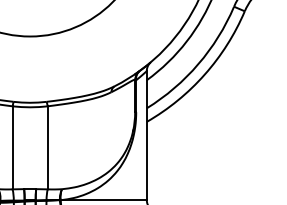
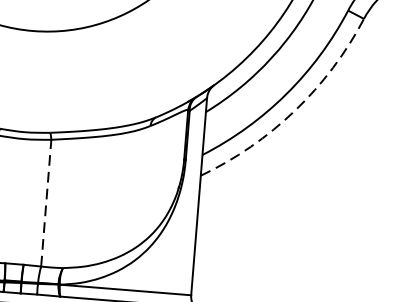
arc: (204, 74) -> (294, 110), solid -> dashed
line: (47, 147) -> (46, 202), solid -> dashed

